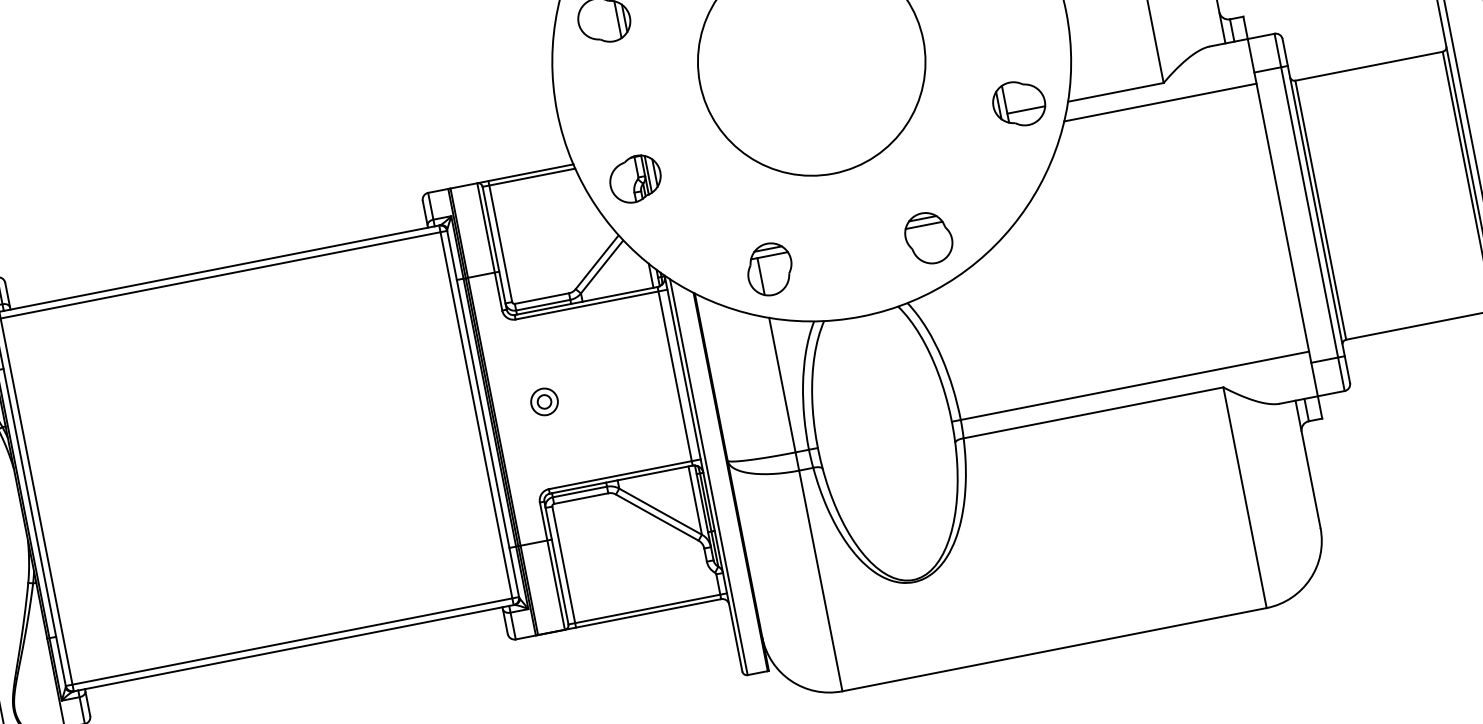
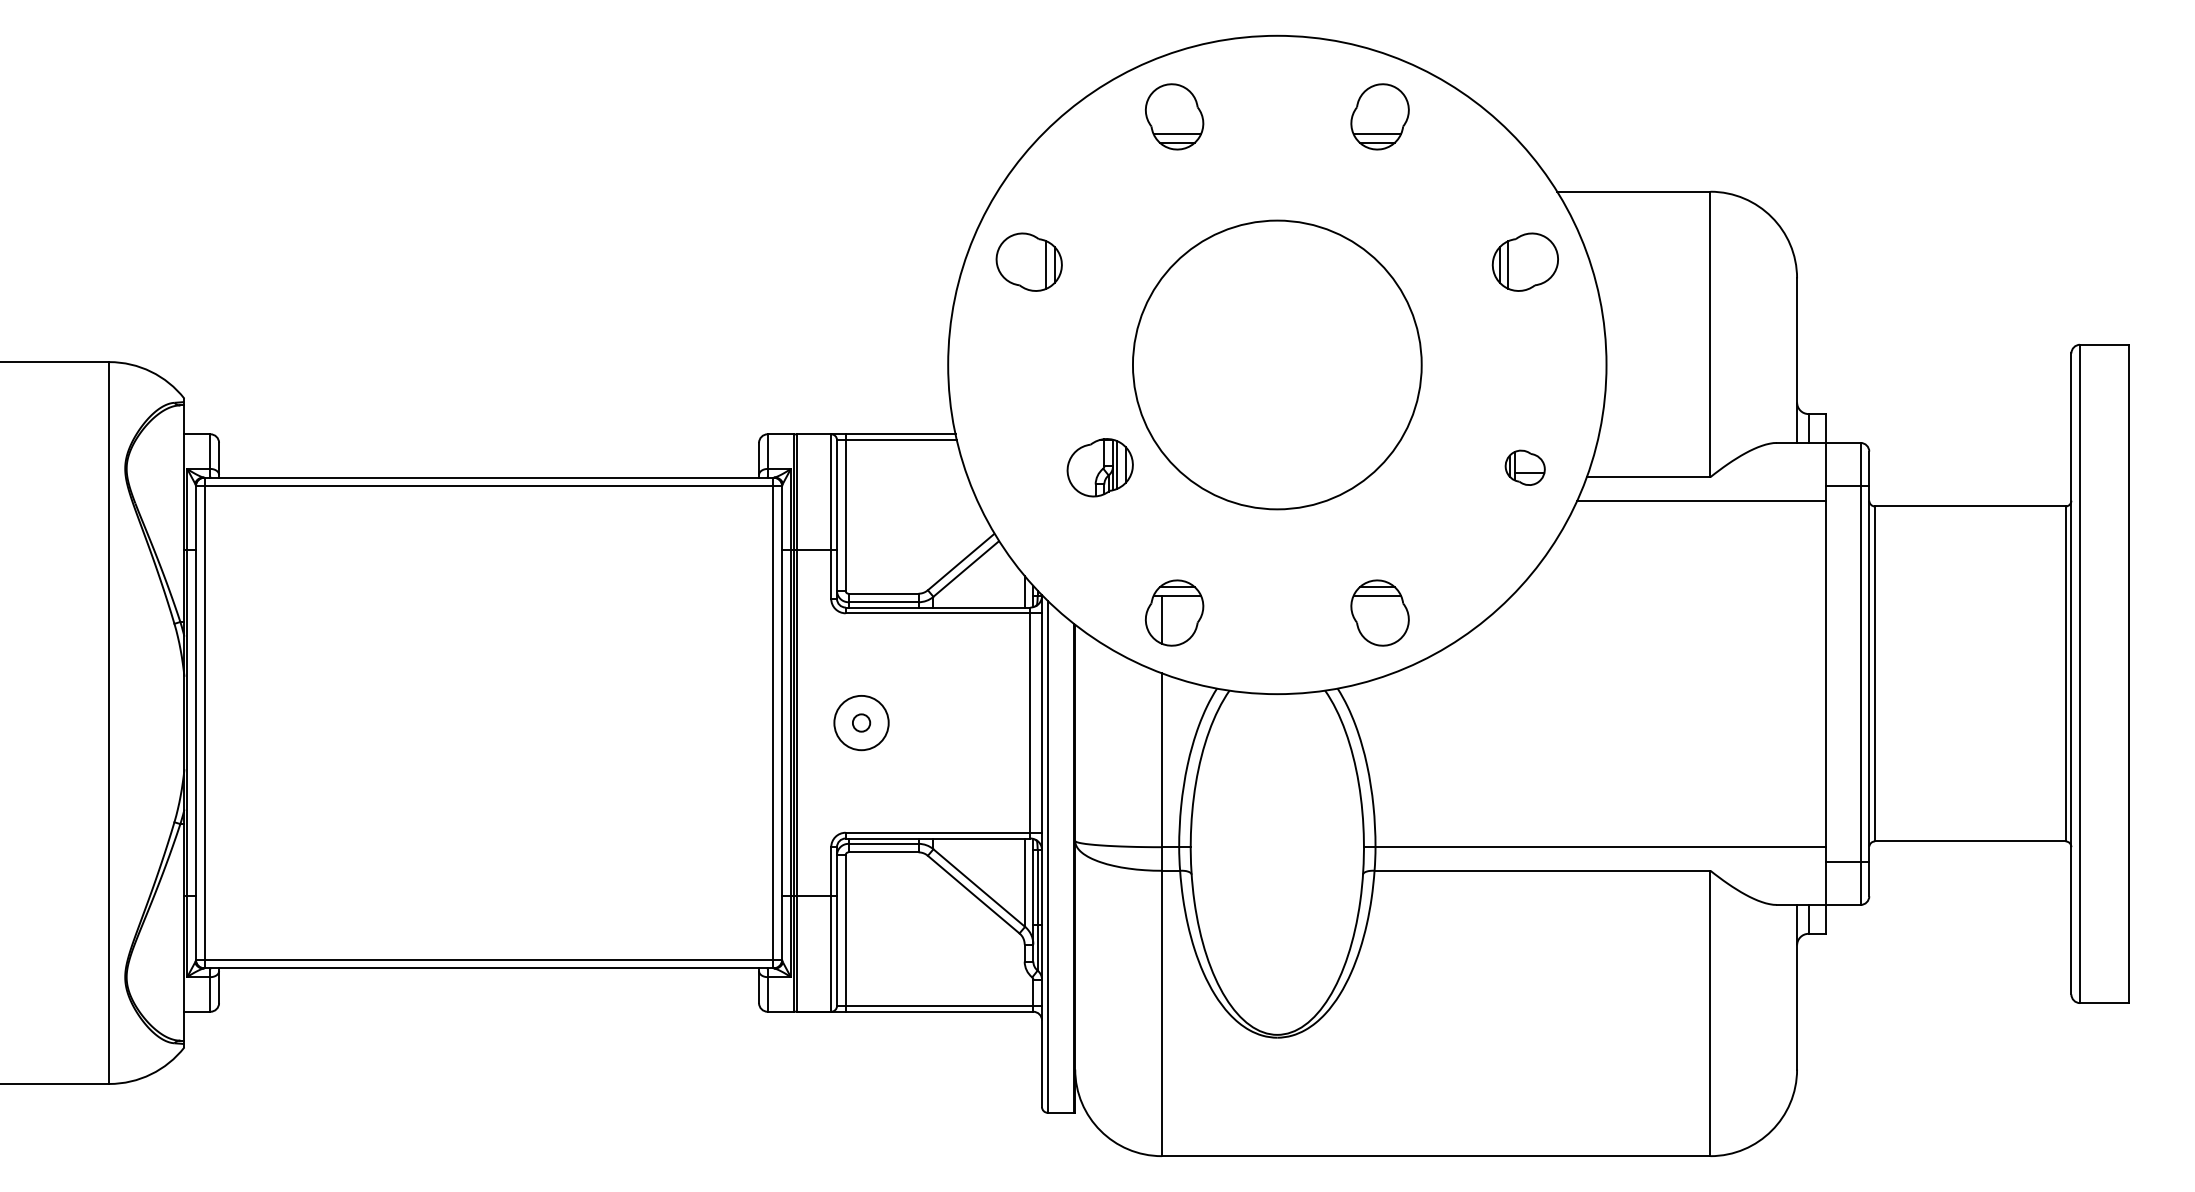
part: (1018, 103) -> (1524, 467), size x0.6
part: (634, 179) -> (1099, 467), moved
circle: (544, 402) -> (861, 723), size x1.6

